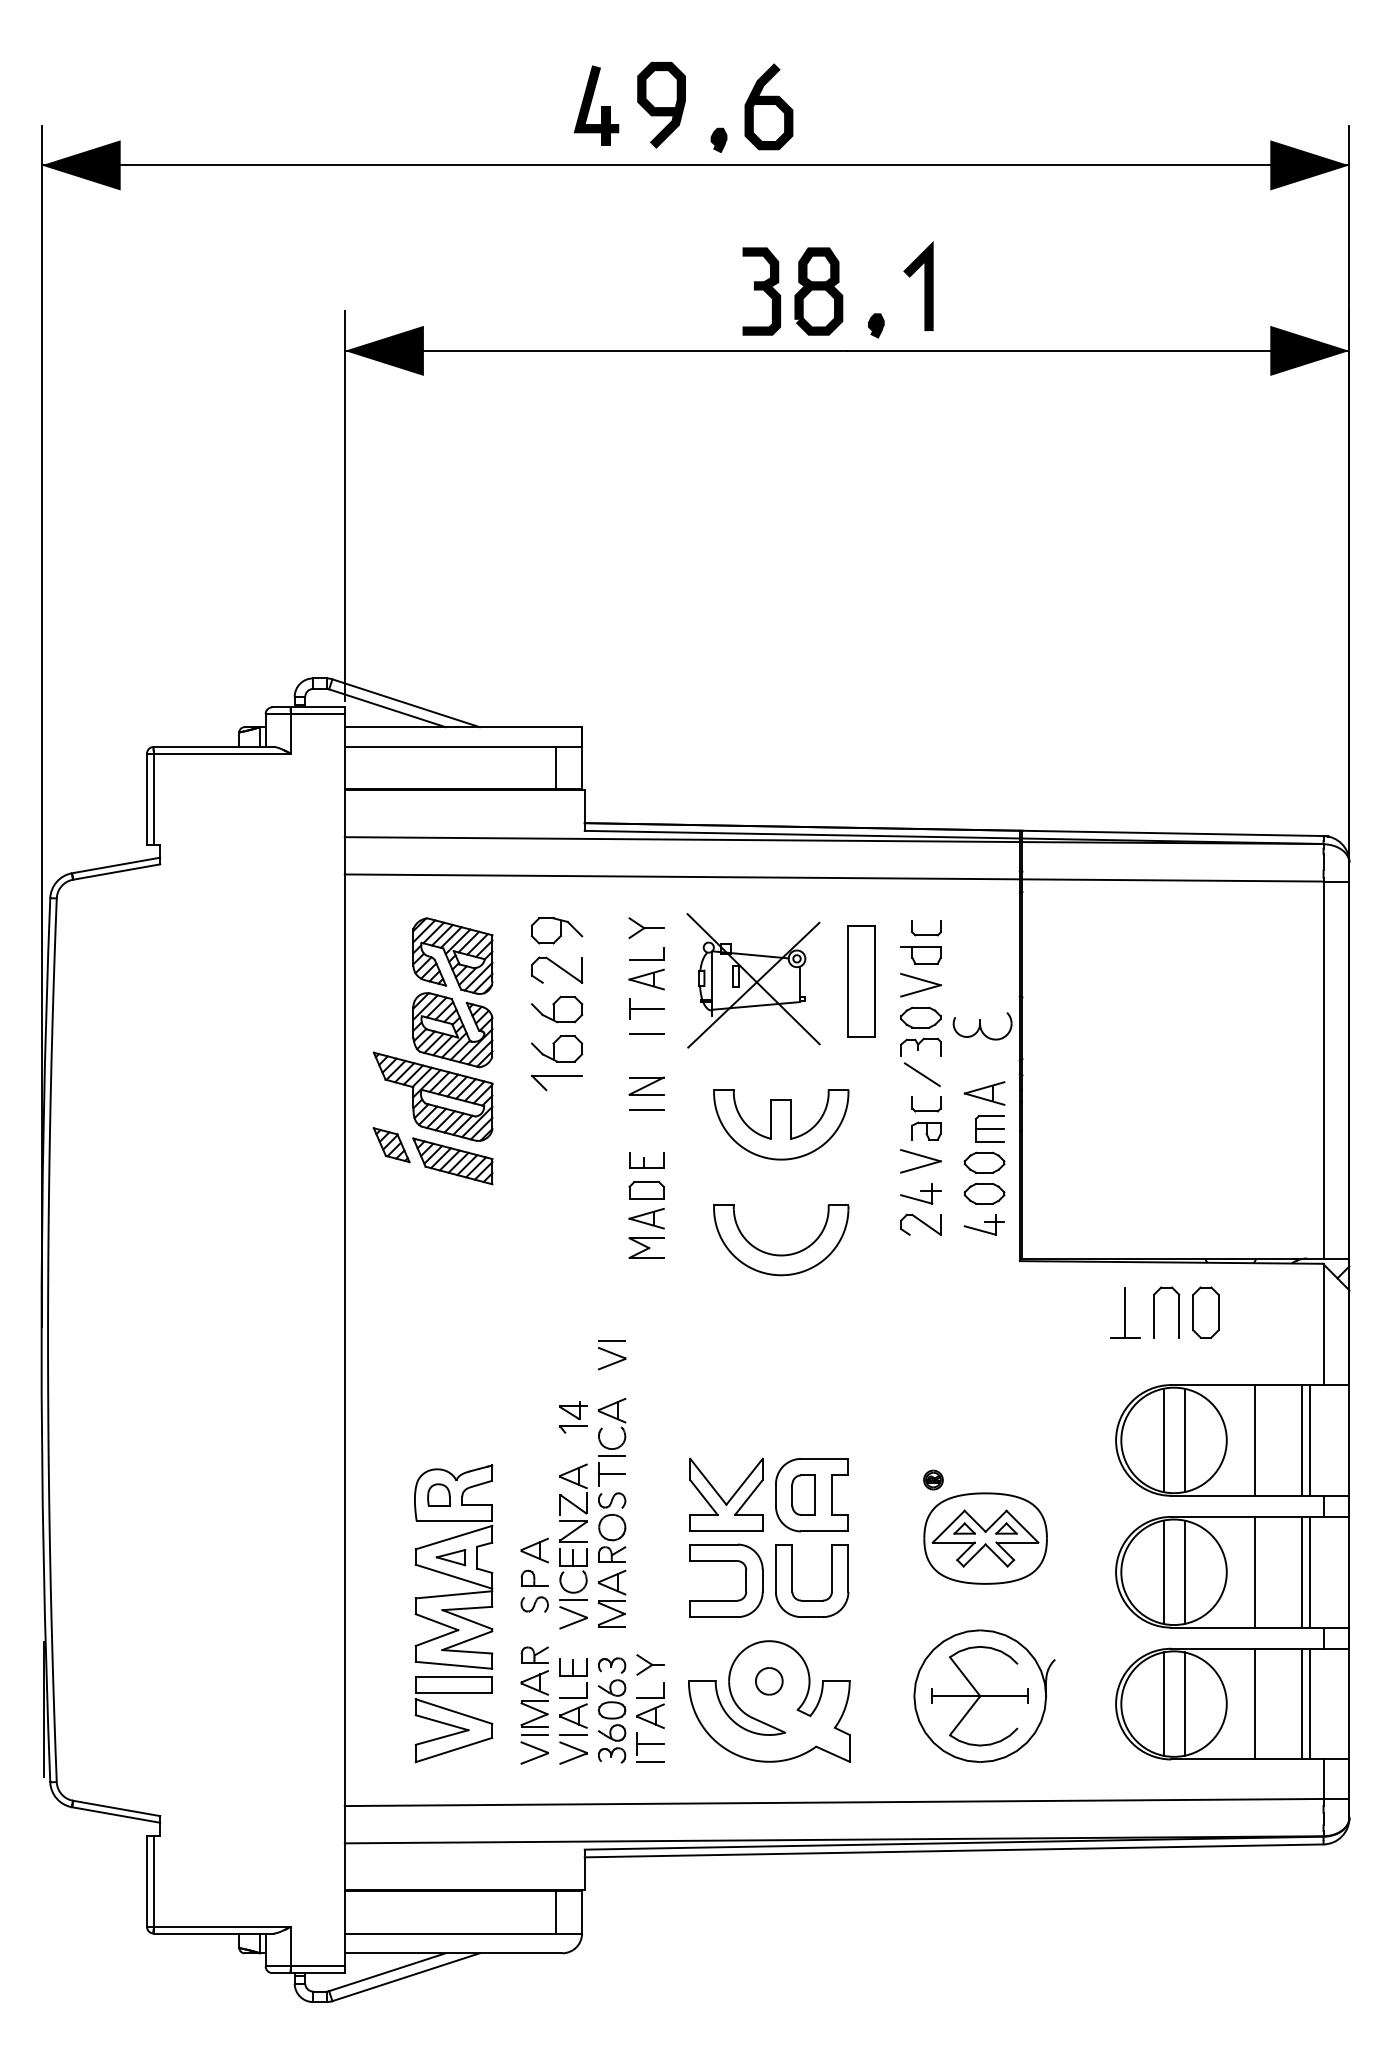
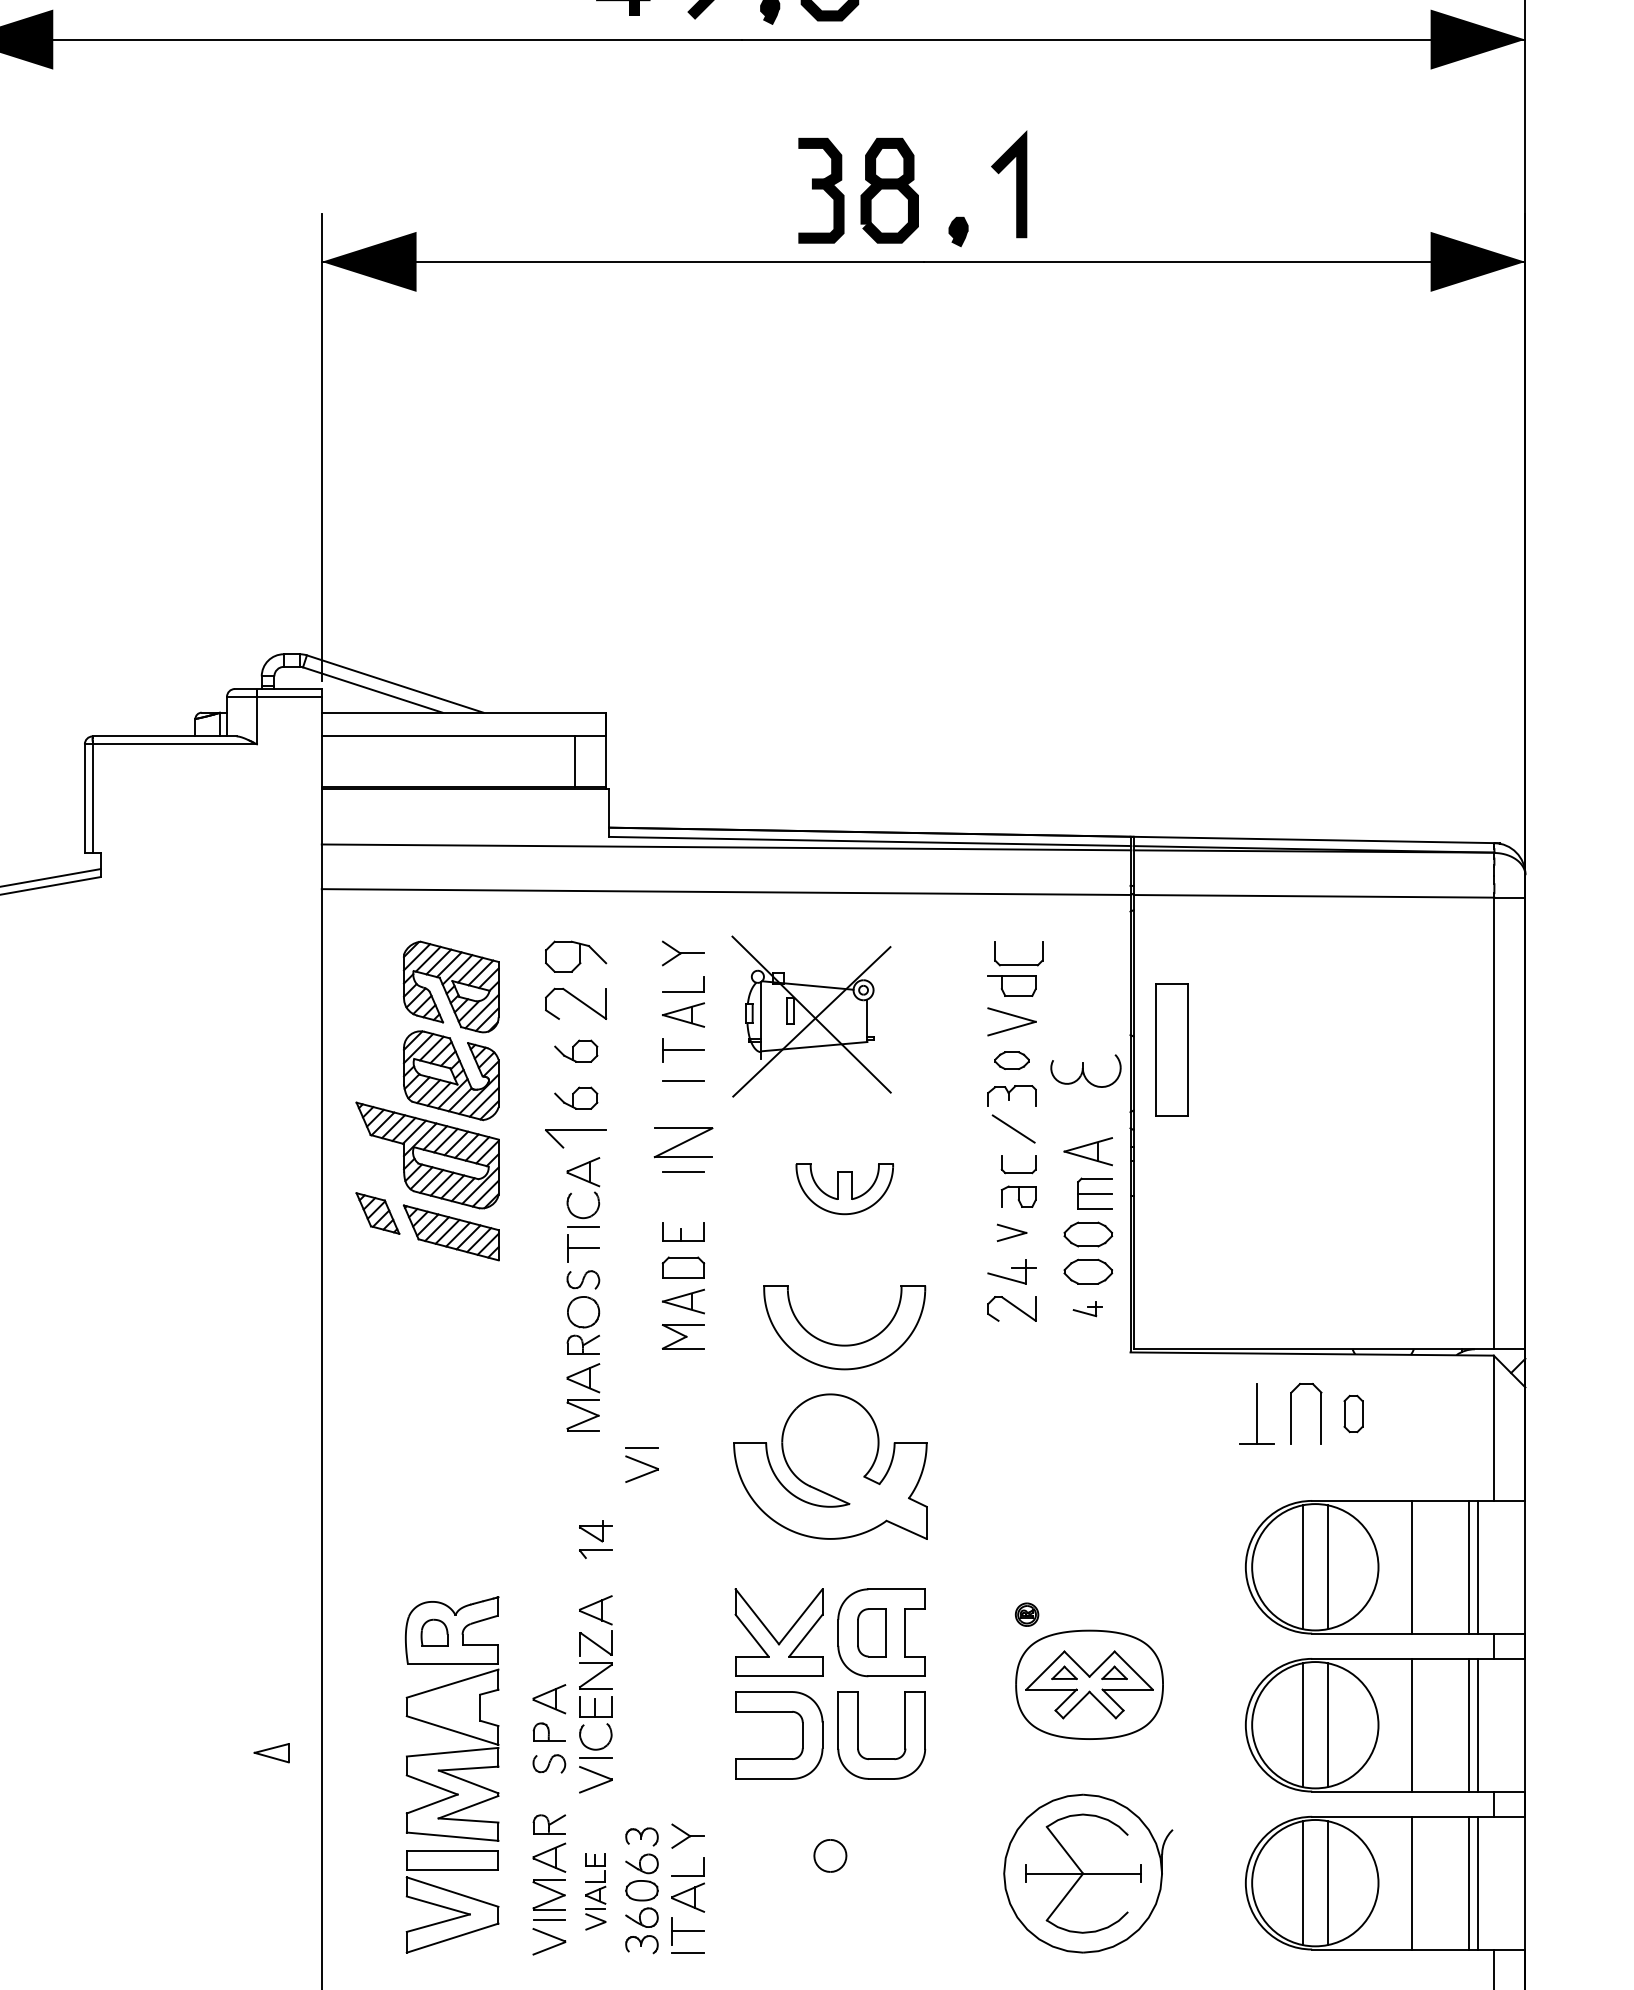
part: (926, 928) -> (1018, 953), size x1.4
part: (861, 981) -> (1172, 1049), moved
part: (557, 1009) -> (576, 1050), size x0.7
part: (920, 1017) -> (1011, 1060), size x0.7
part: (557, 1048) -> (576, 1097), size x0.7
part: (646, 1085) -> (683, 1141), size x1.4
part: (781, 1124) -> (844, 1188), size x0.6
part: (920, 1161) -> (1011, 1233), size x0.6
part: (983, 1224) -> (1087, 1308), size x0.6
part: (1205, 1312) -> (1352, 1413), size x0.6
part: (612, 1512) -> (583, 1294), moved
part: (450, 1557) -> (271, 1753), moved
part: (769, 1701) -> (830, 1466), moved
part: (573, 1711) -> (595, 1892), size x0.6

